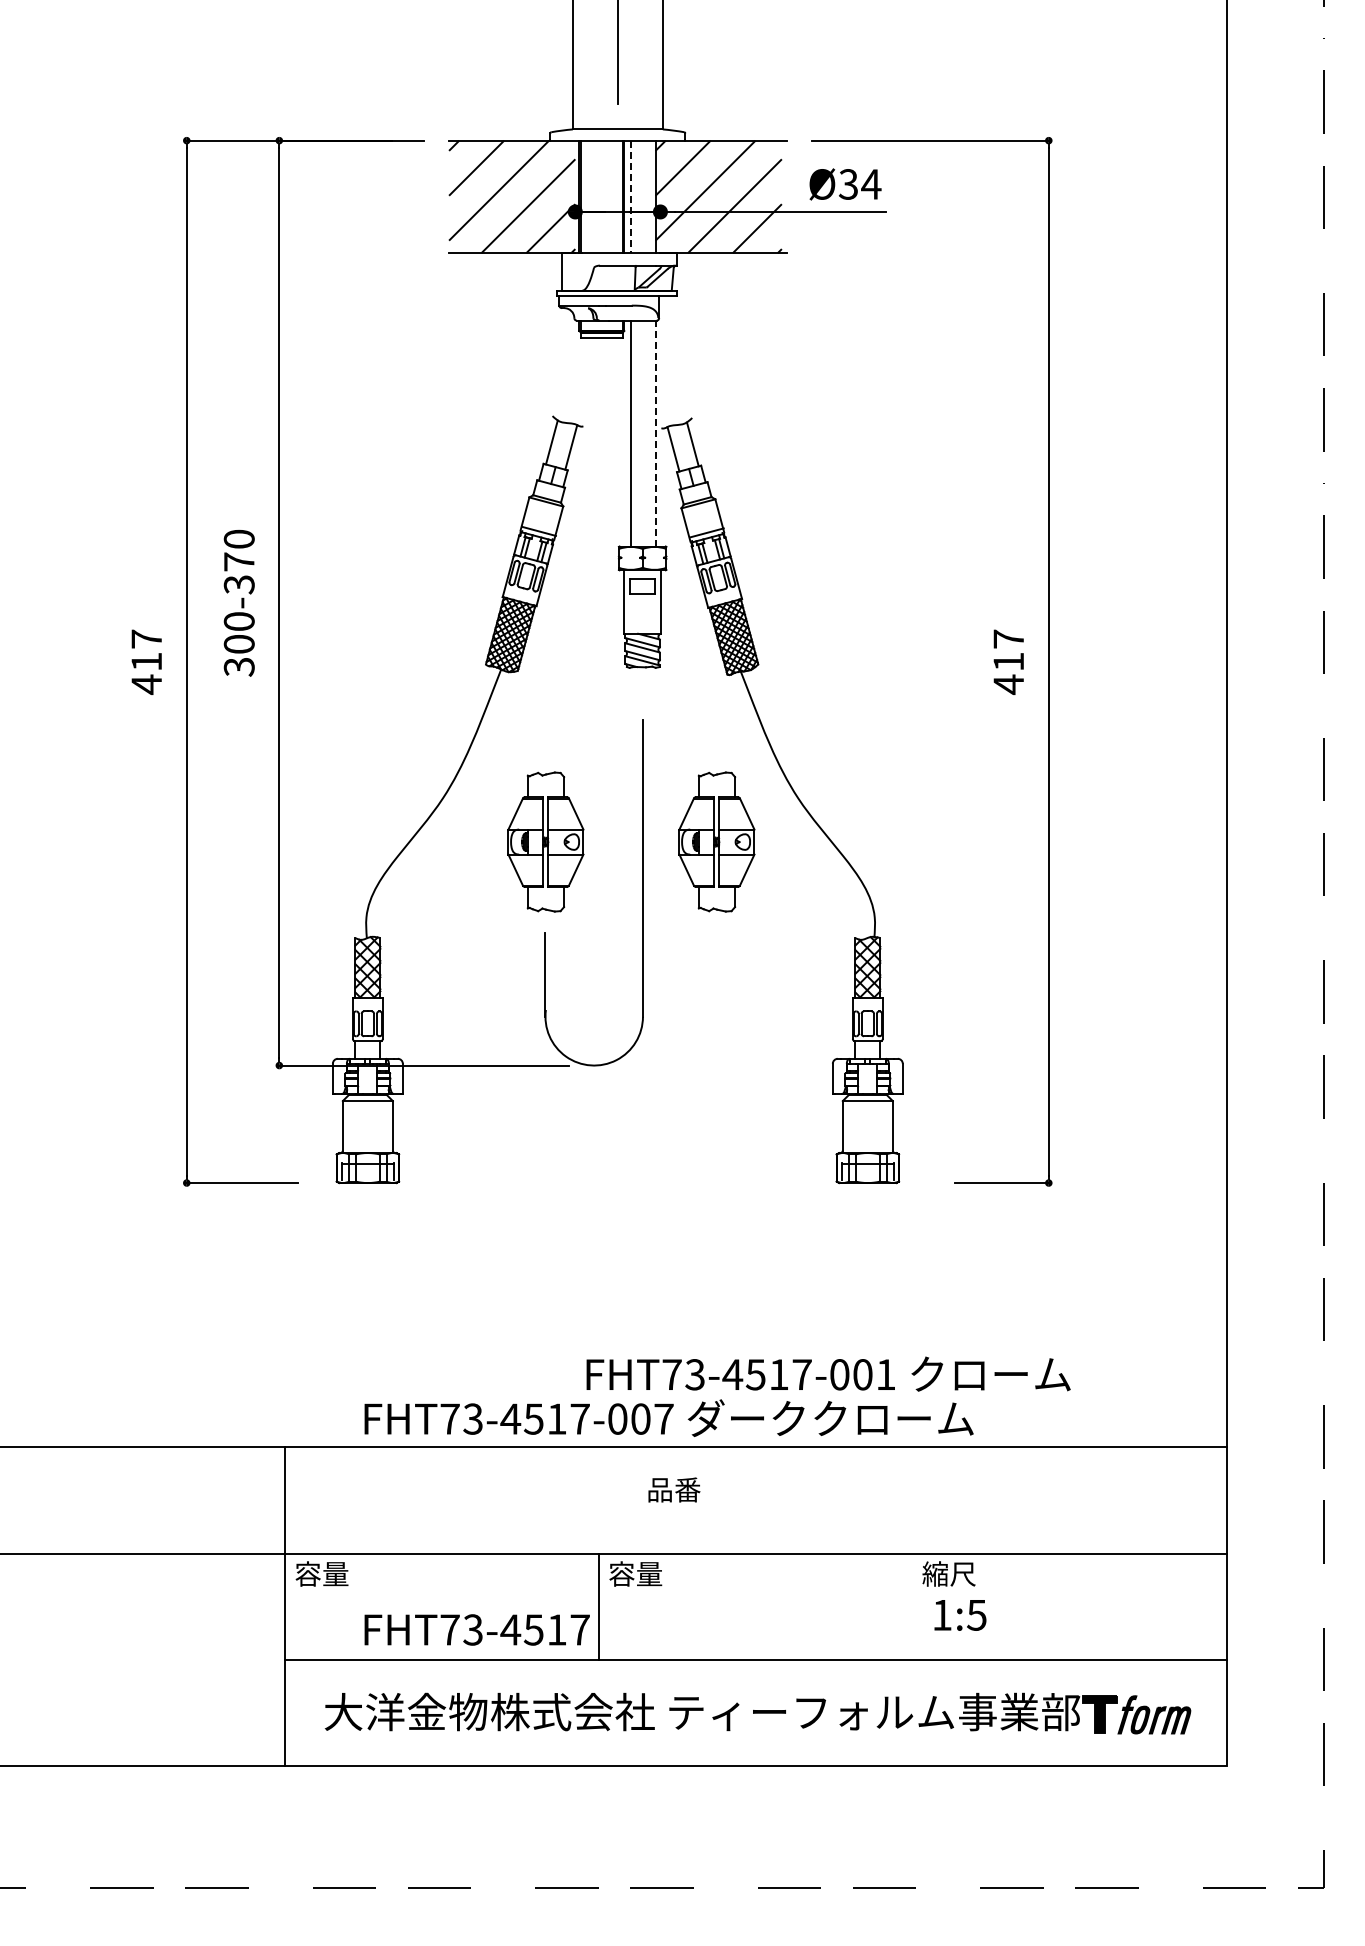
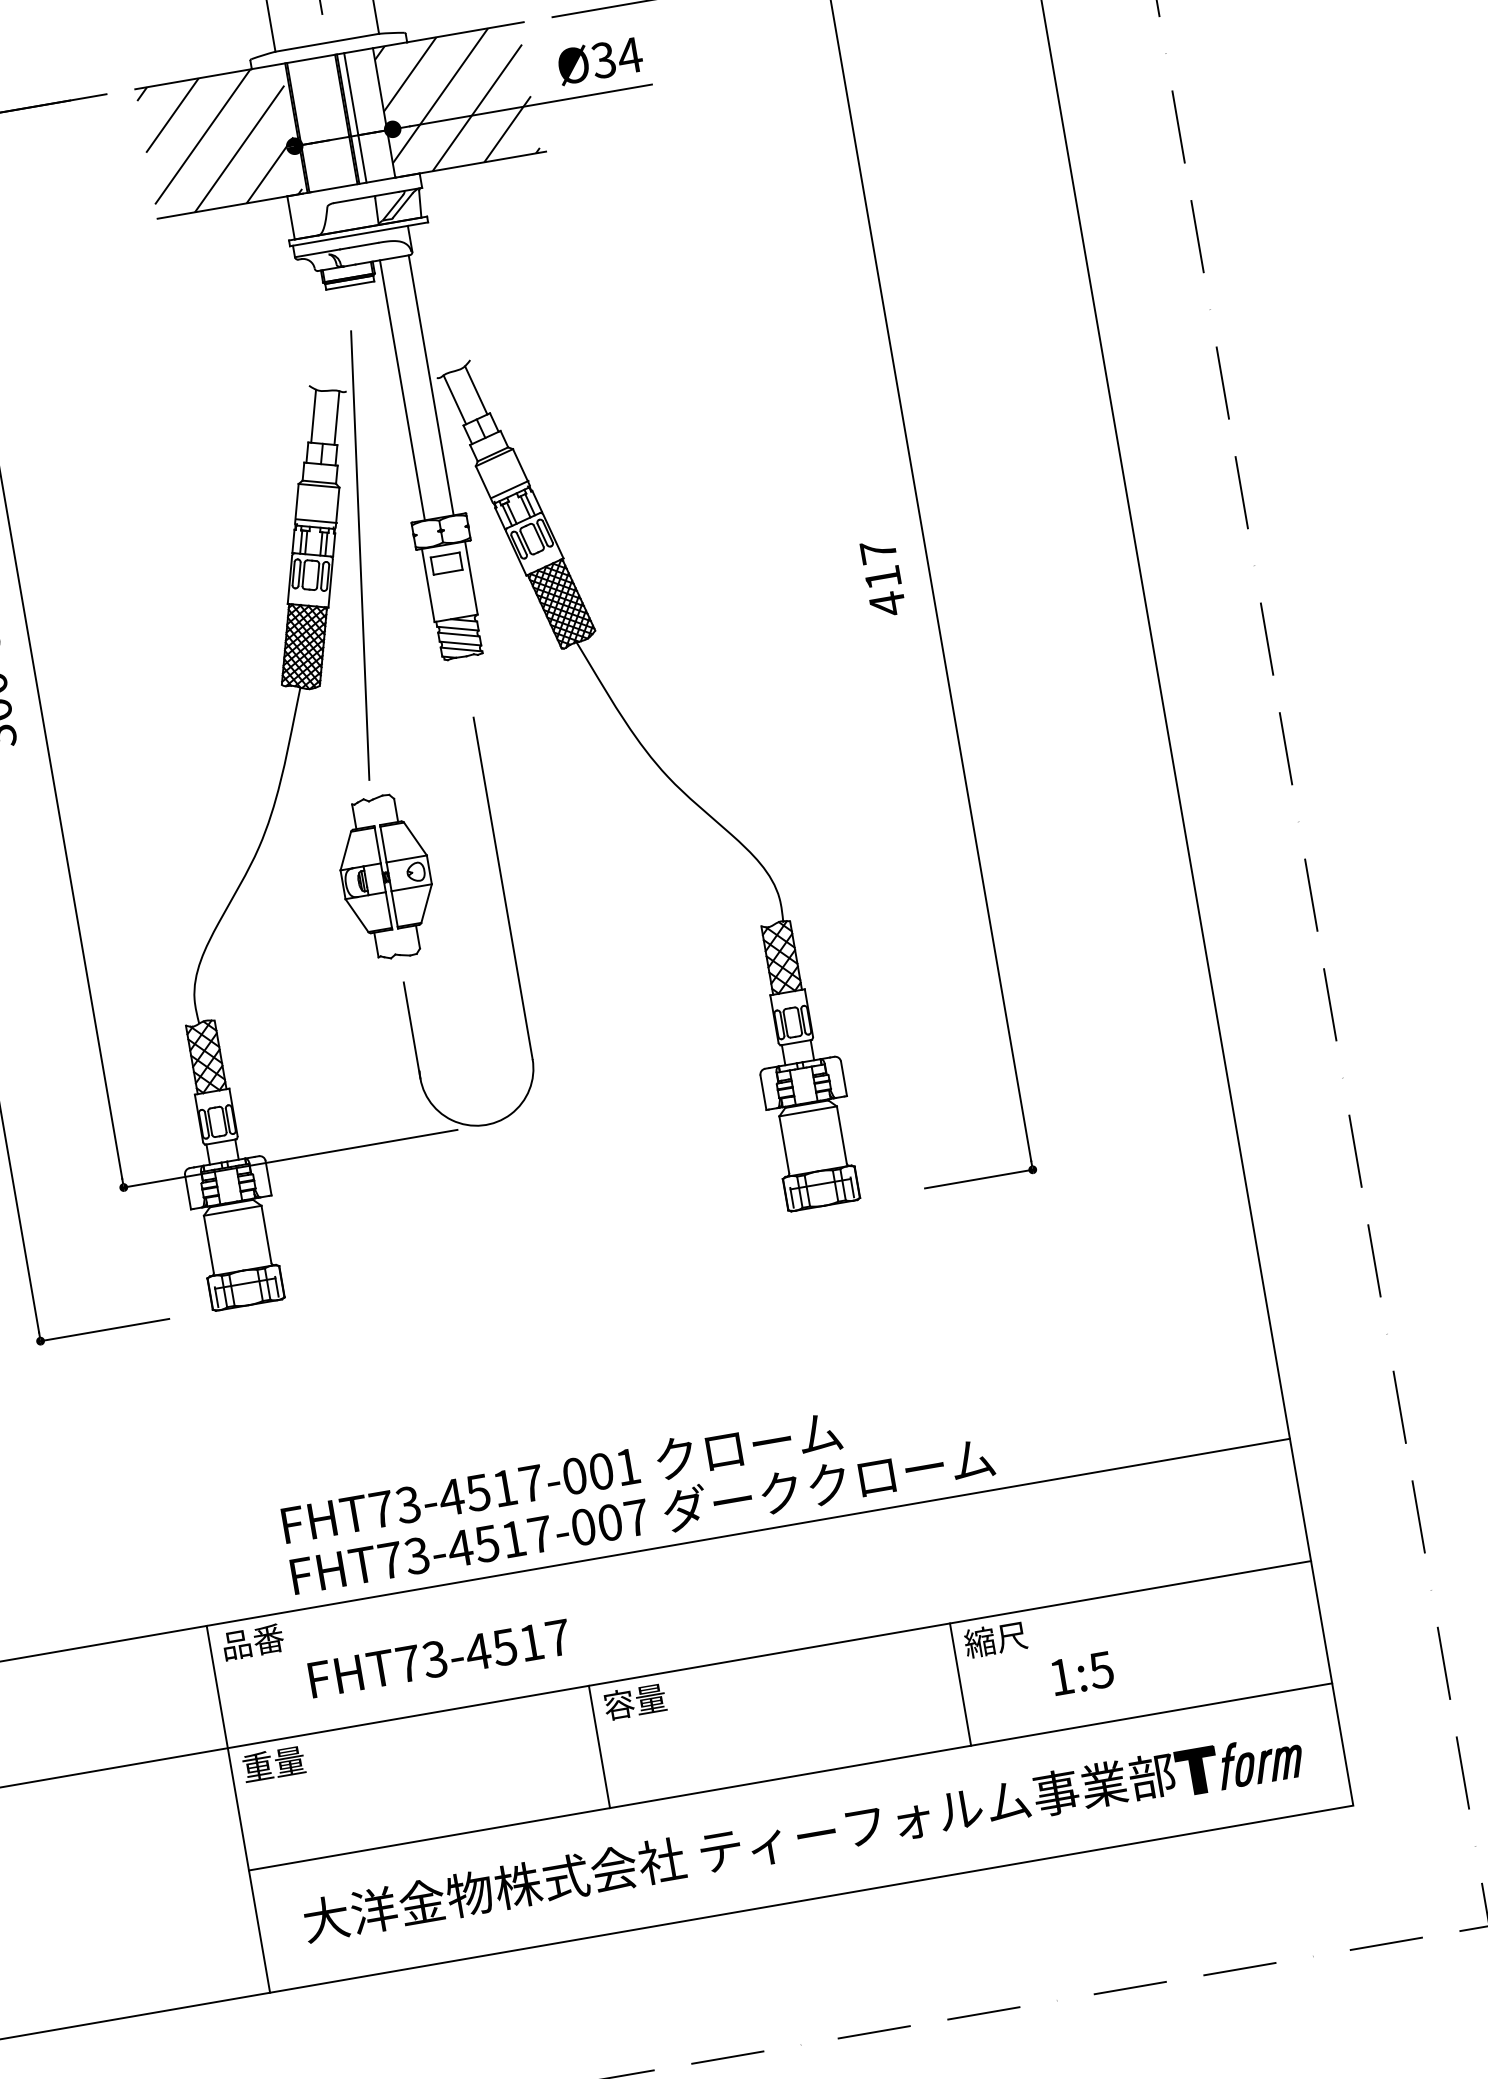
line: (630, 197) -> (355, 118), dashed -> solid
line: (655, 433) -> (431, 385), dashed -> solid
line: (570, 566) -> (359, 555), added
part: (716, 841) -> (582, 842), removed
text: (828, 1373) -> (561, 1476), moved
text: (674, 1489) -> (253, 1641), moved
text: (307, 1573) -> (257, 1766), 容量 -> 重量
line: (912, 1606) -> (960, 1684), added
text: (960, 1615) -> (1082, 1673), moved
text: (476, 1629) -> (438, 1658), moved

